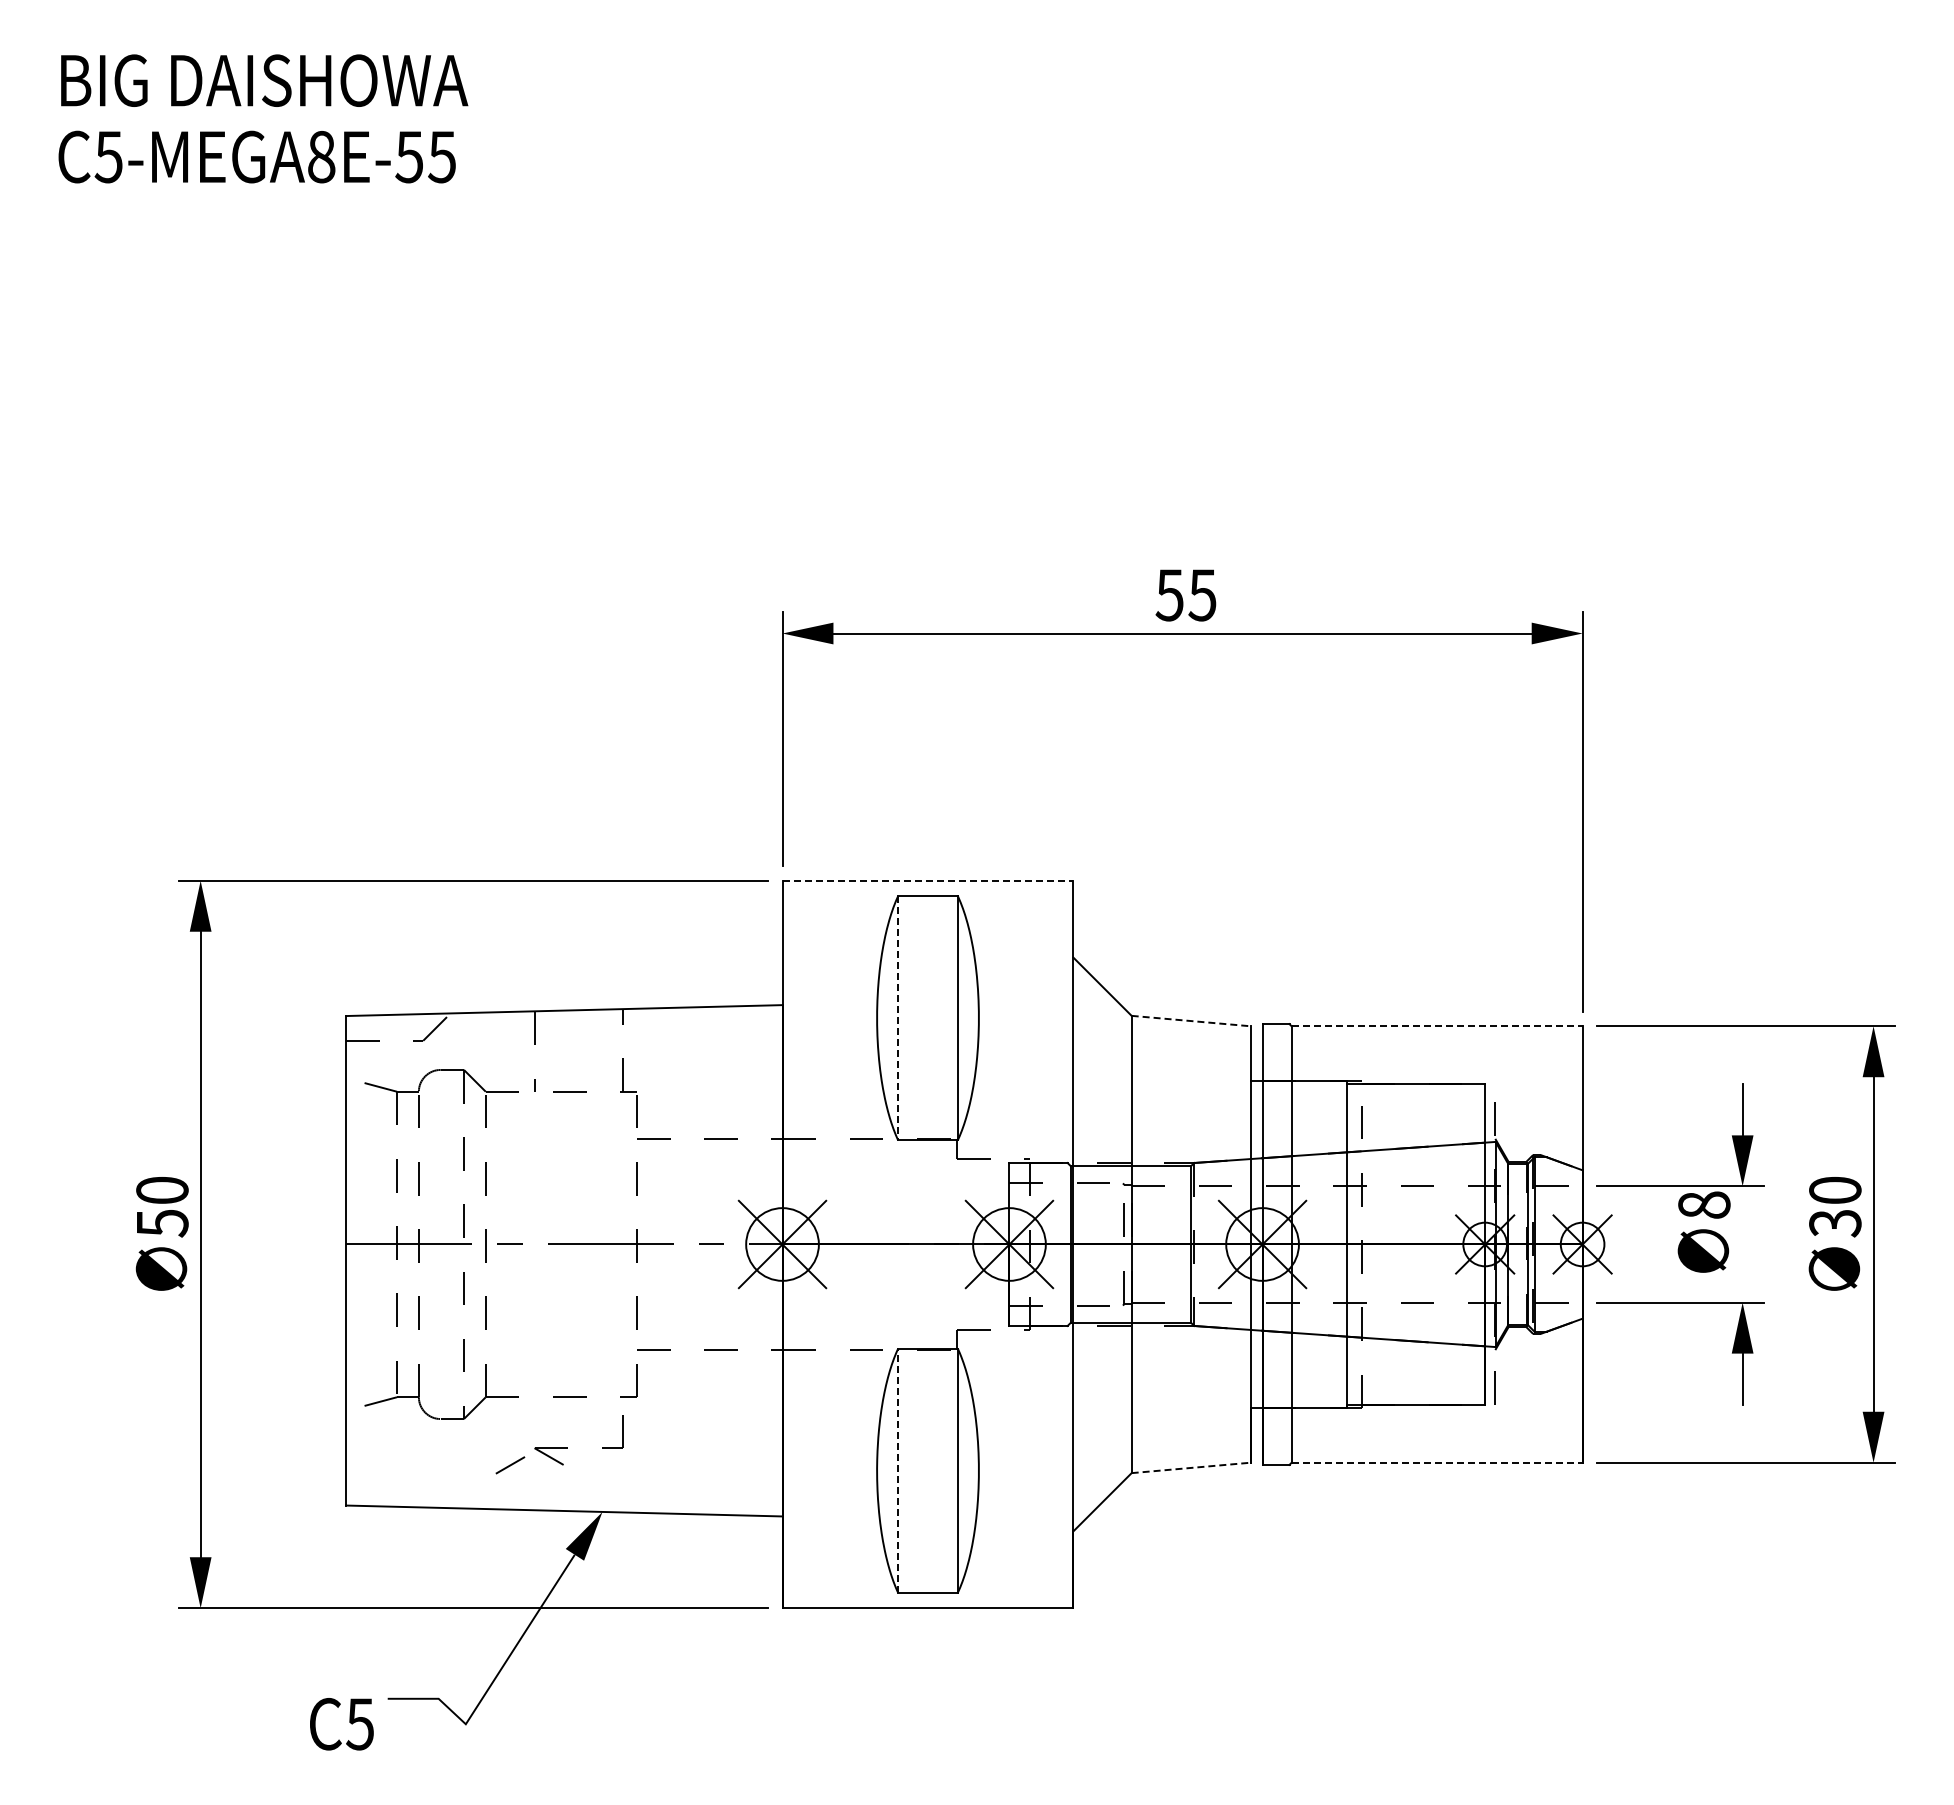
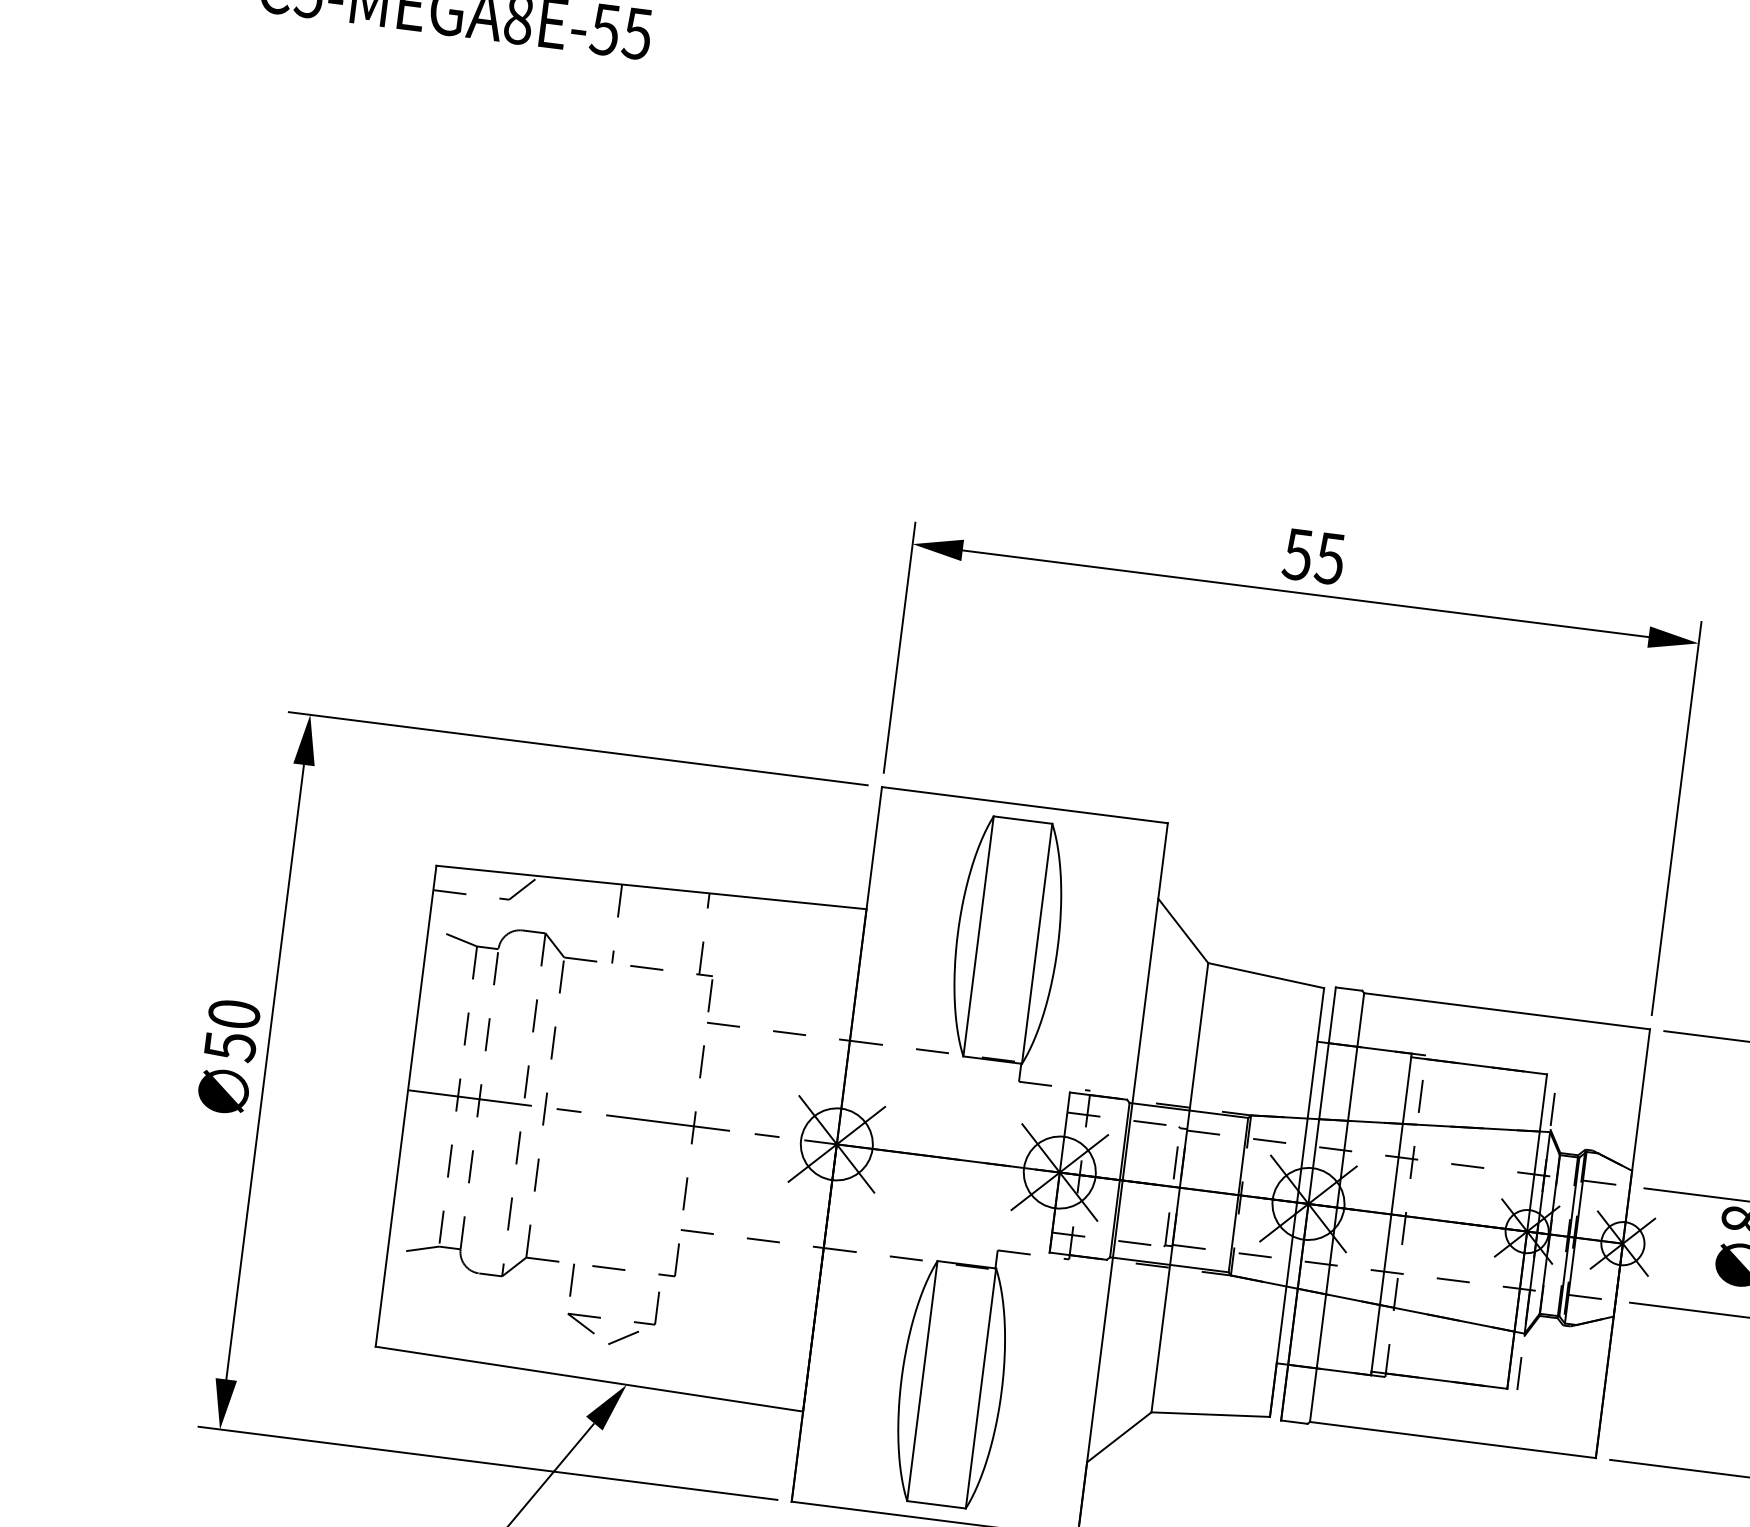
line: (928, 880) -> (1025, 804), dashed -> solid
line: (898, 1018) -> (978, 936), dashed -> solid
line: (1191, 1021) -> (1266, 976), dashed -> solid
line: (1437, 1026) -> (1507, 1011), dashed -> solid
line: (534, 1413) -> (572, 1279), added
line: (1437, 1462) -> (1453, 1439), dashed -> solid
line: (510, 1465) -> (623, 1338), moved
line: (1191, 1467) -> (1210, 1414), dashed -> solid
line: (898, 1470) -> (922, 1380), dashed -> solid

